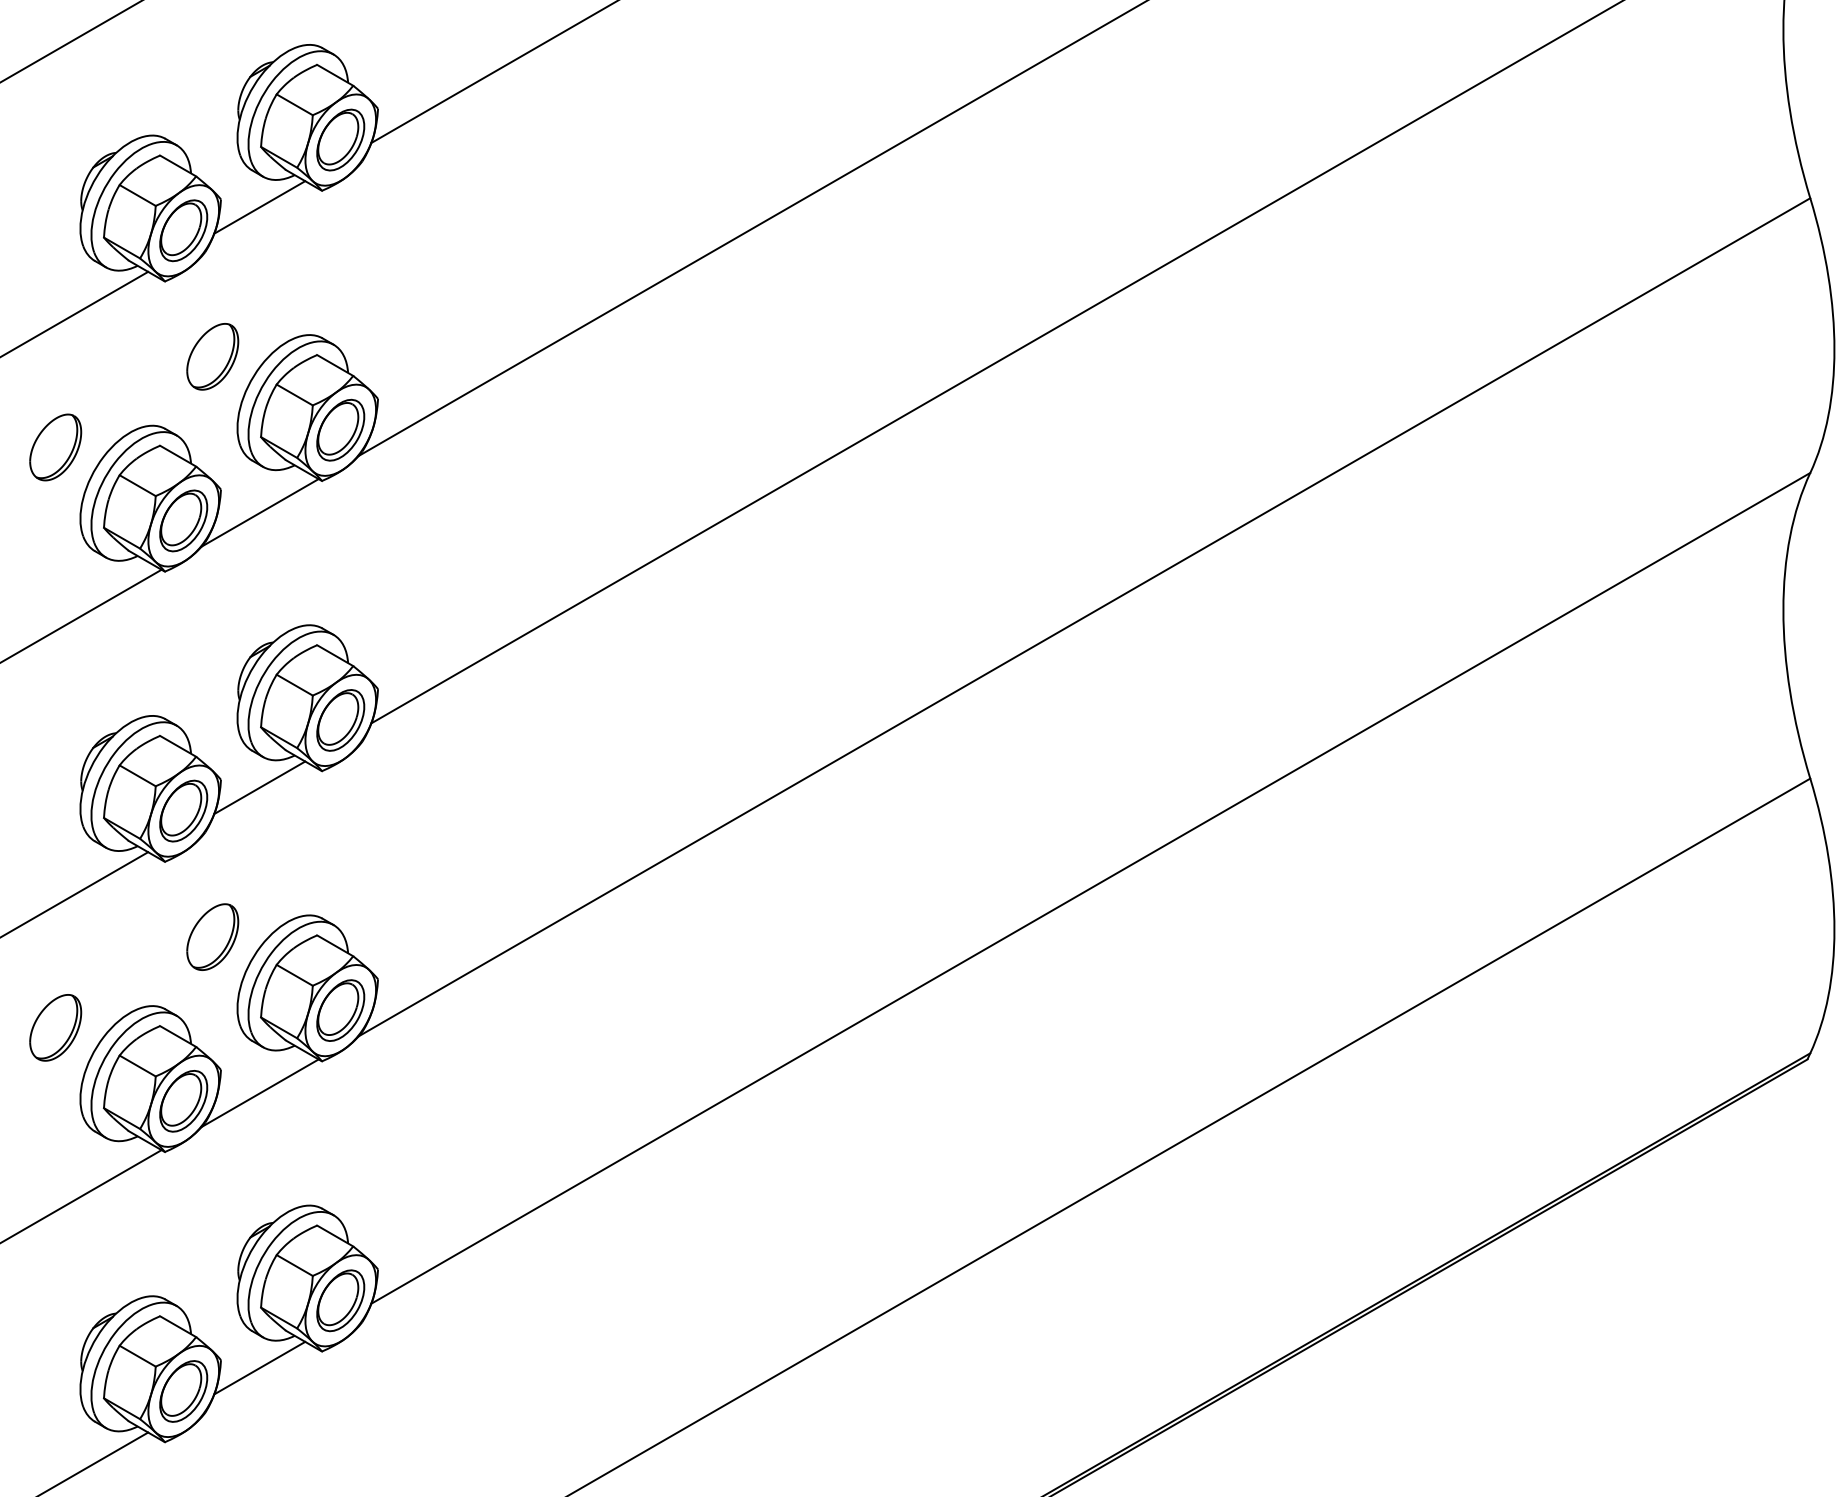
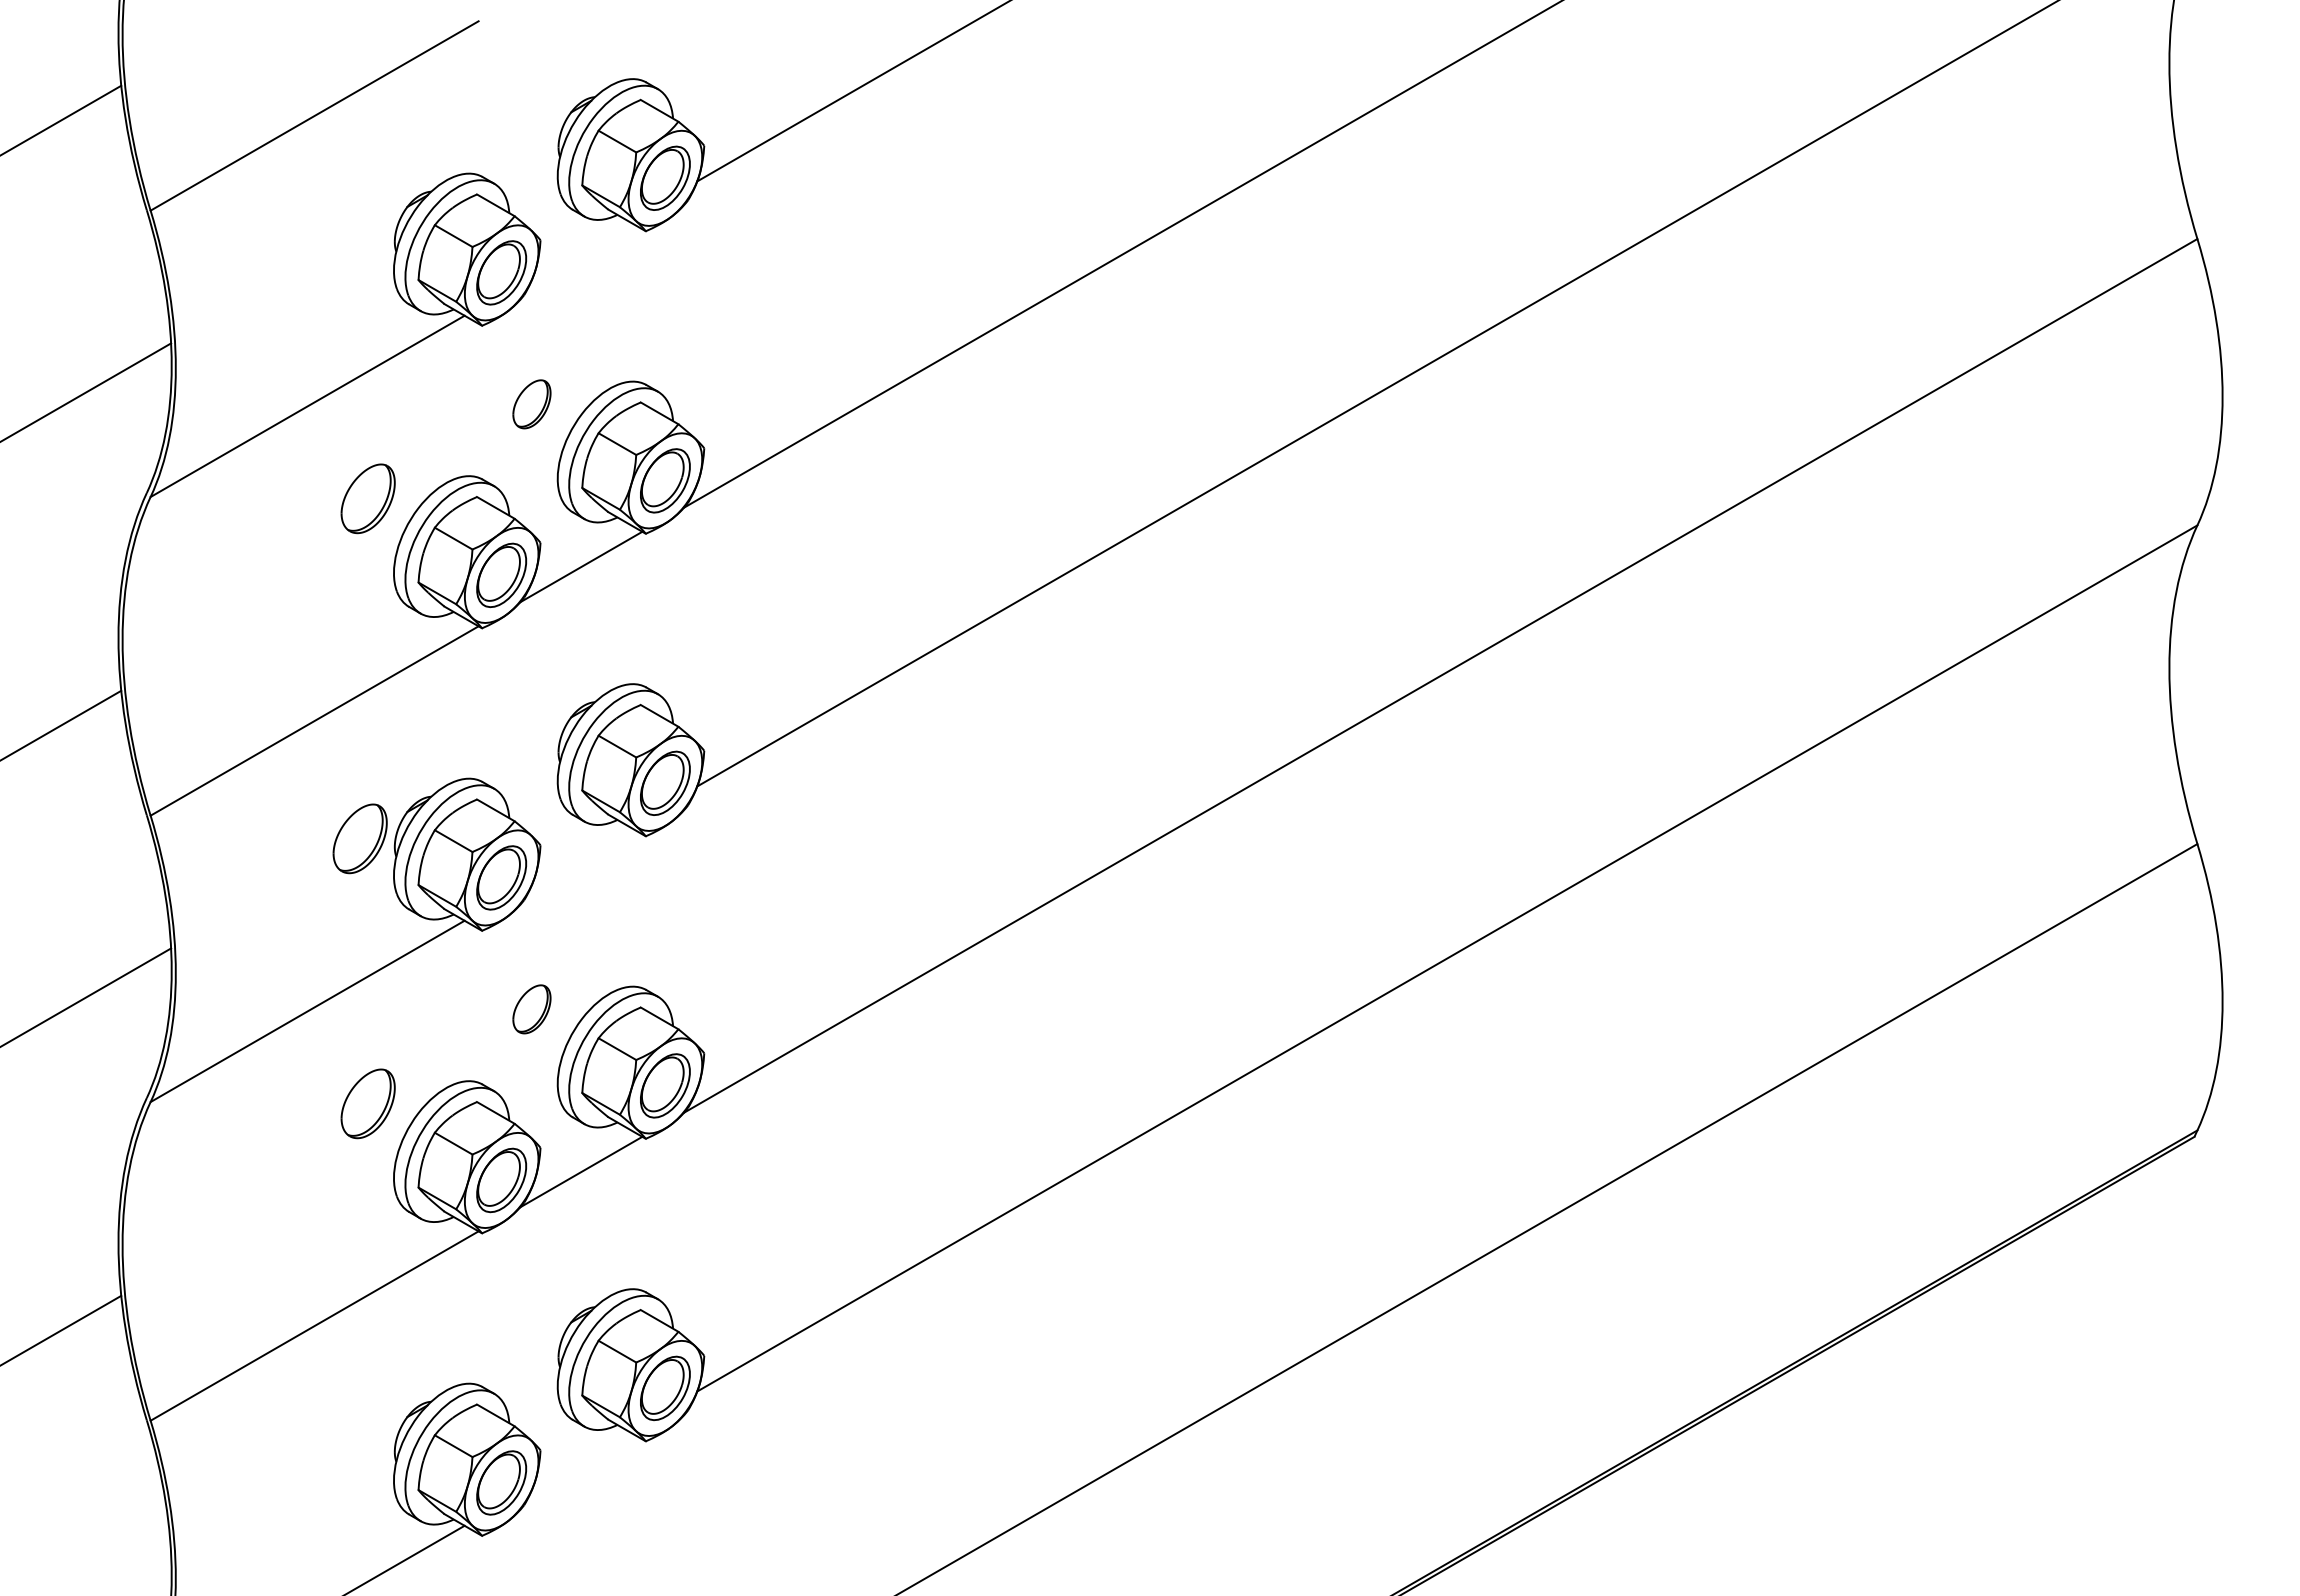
line: (259, 207) -> (580, 248), removed
part: (212, 357) -> (531, 404), size x0.7
part: (47, 773) -> (359, 838), added
line: (259, 787) -> (580, 853), removed
part: (212, 937) -> (531, 1009), size x0.7
line: (259, 1367) -> (580, 1458), removed

